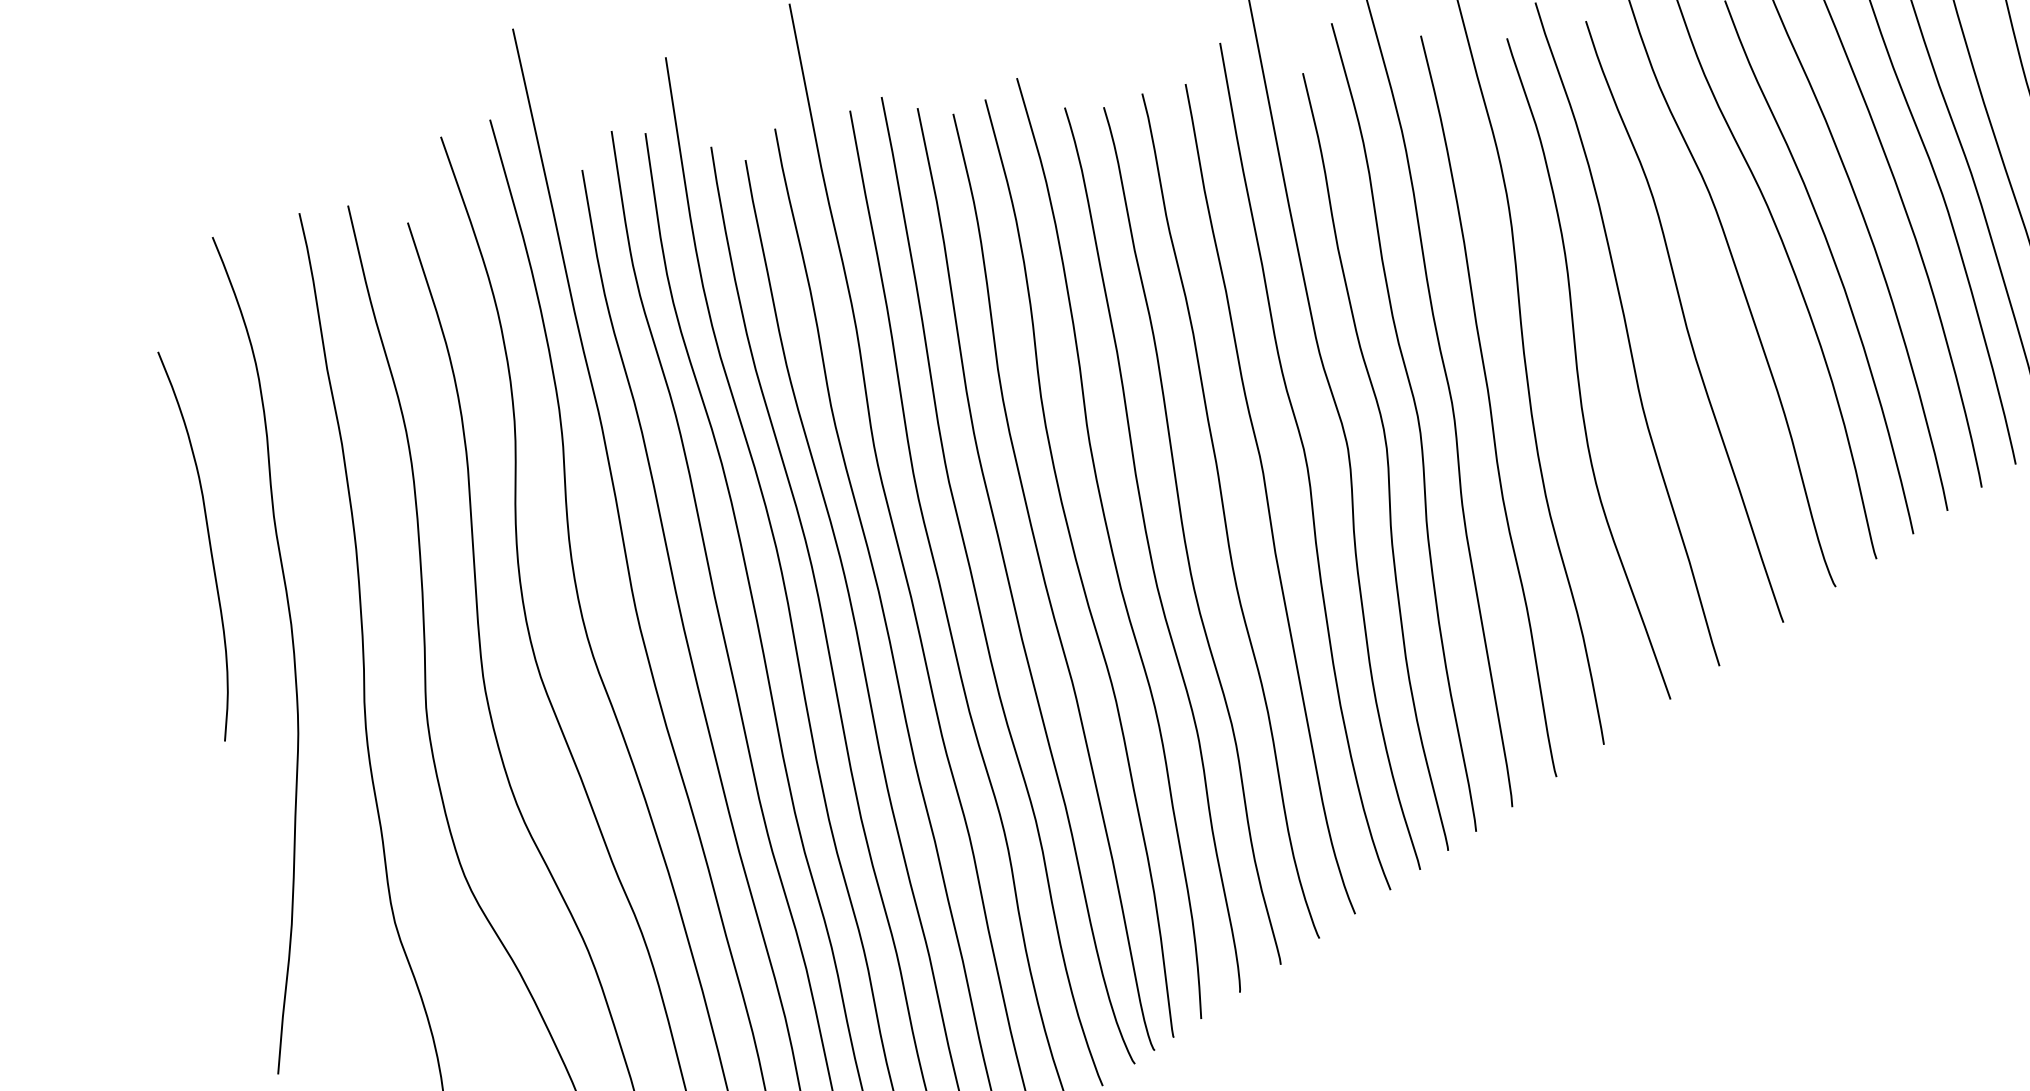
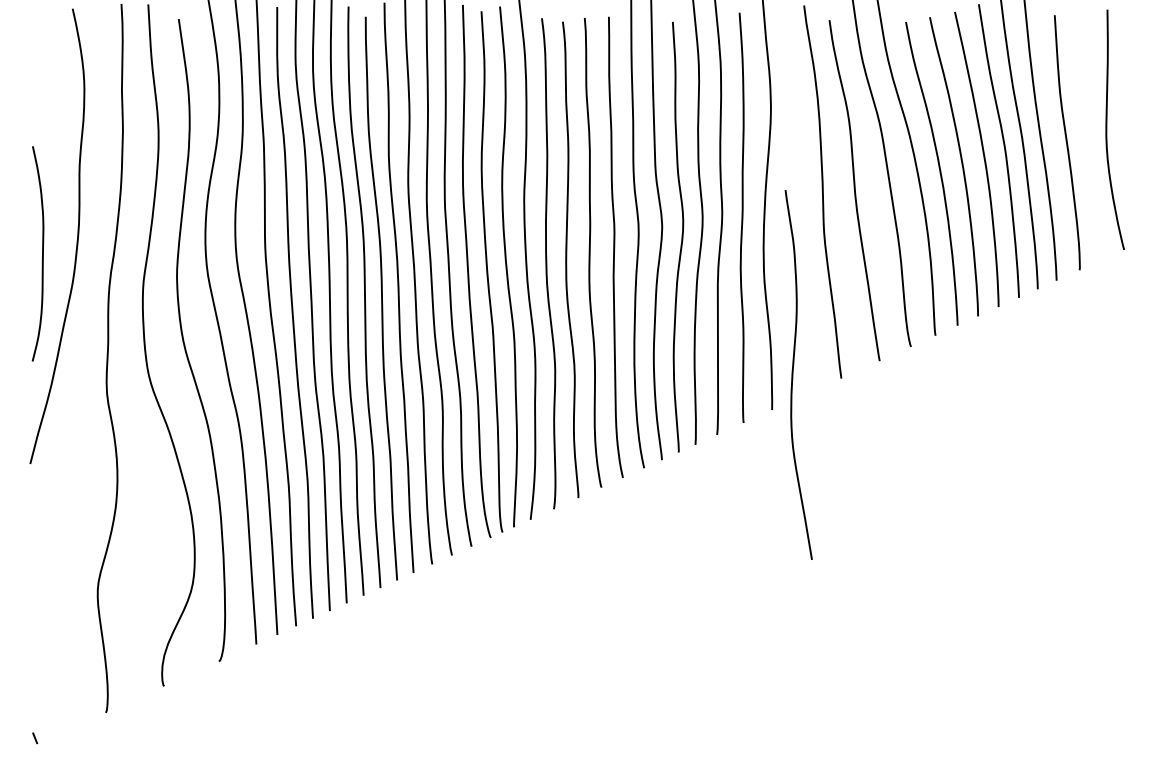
curve: (1579, 369) -> (793, 374), moved
curve: (209, 542) -> (42, 253), moved

